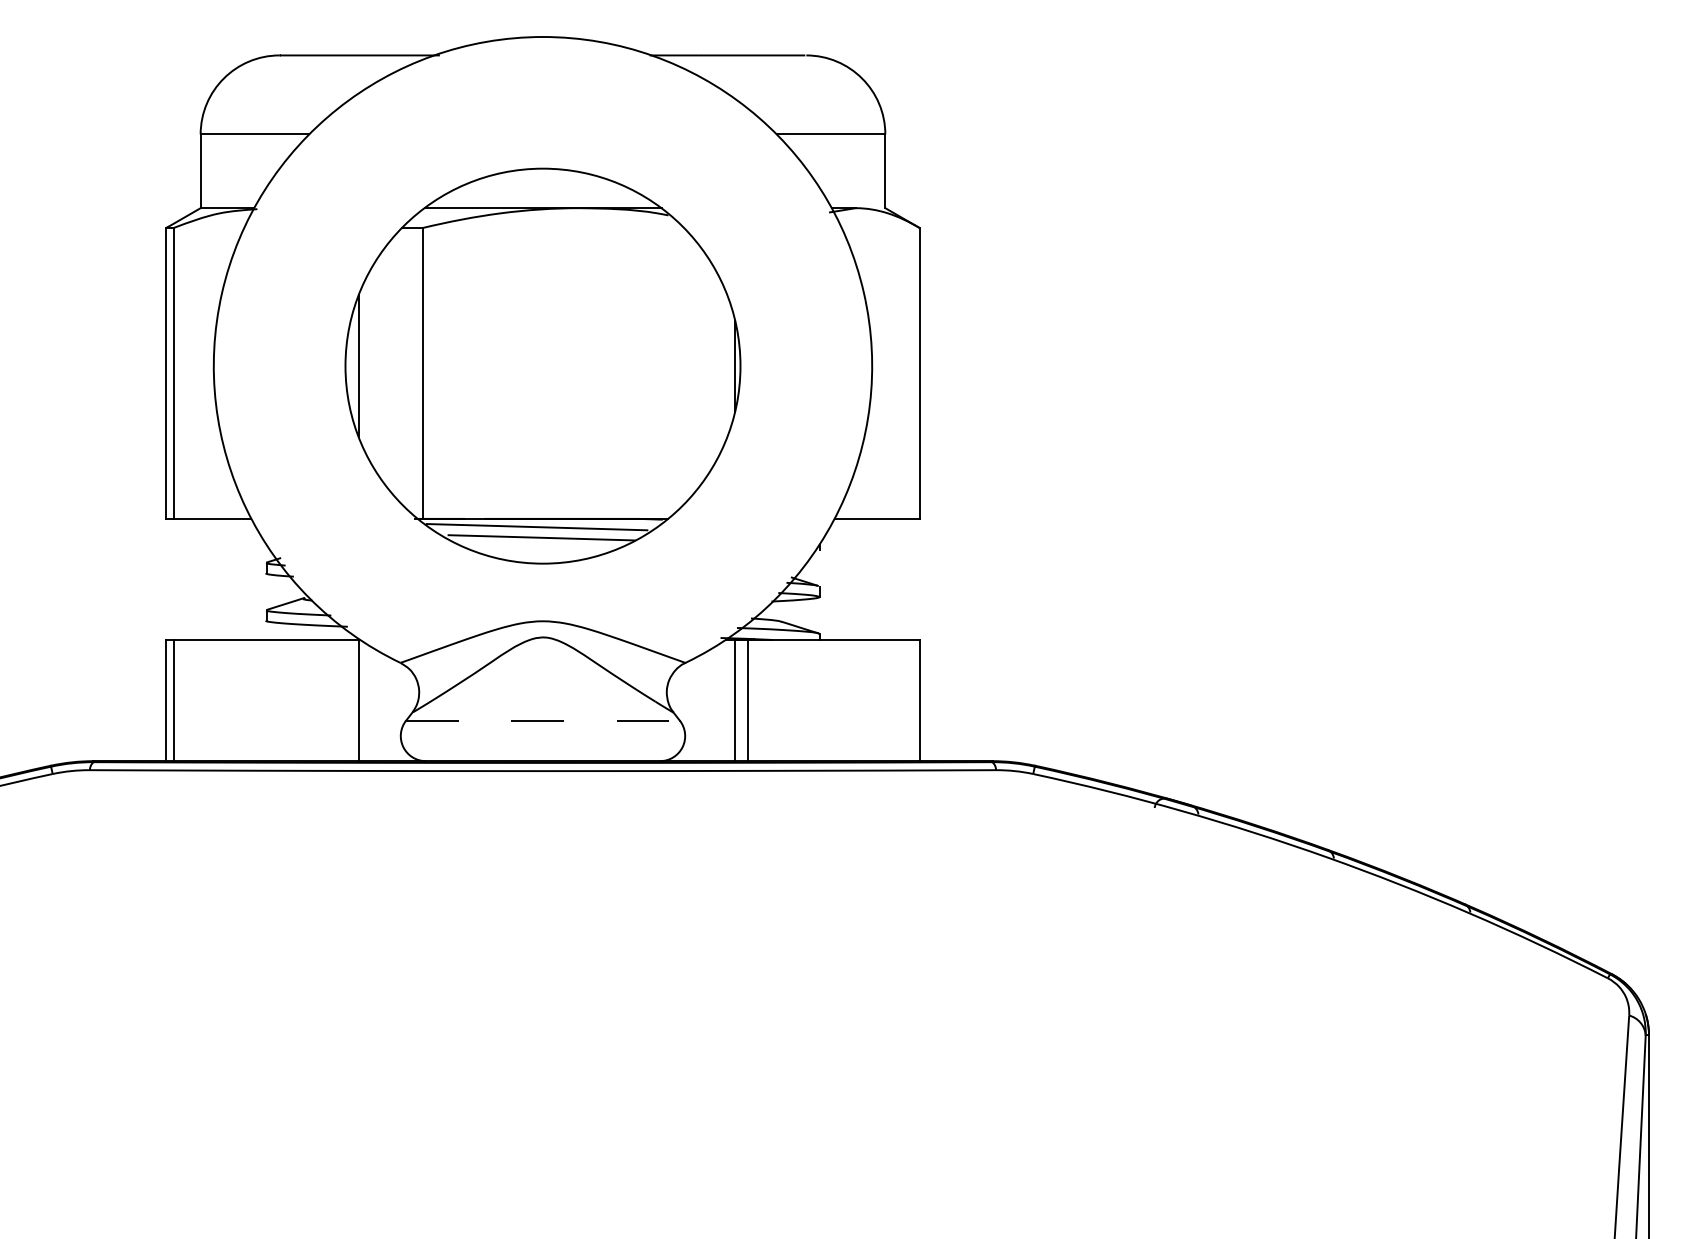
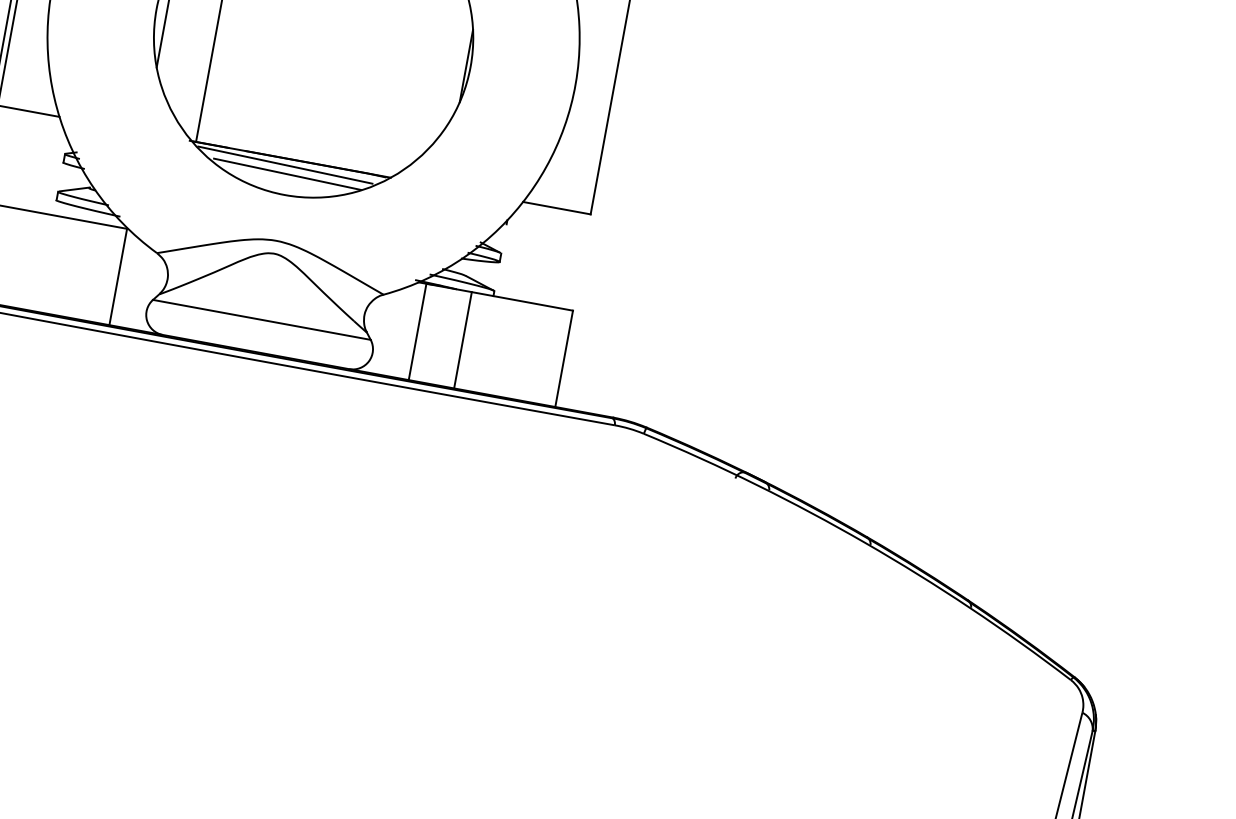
line: (748, 700) -> (463, 340), moved
line: (543, 720) -> (262, 319), dashed -> solid

